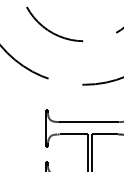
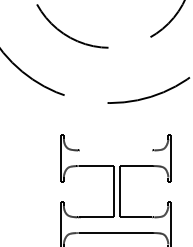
line: (88, 122) -> (115, 150), removed

